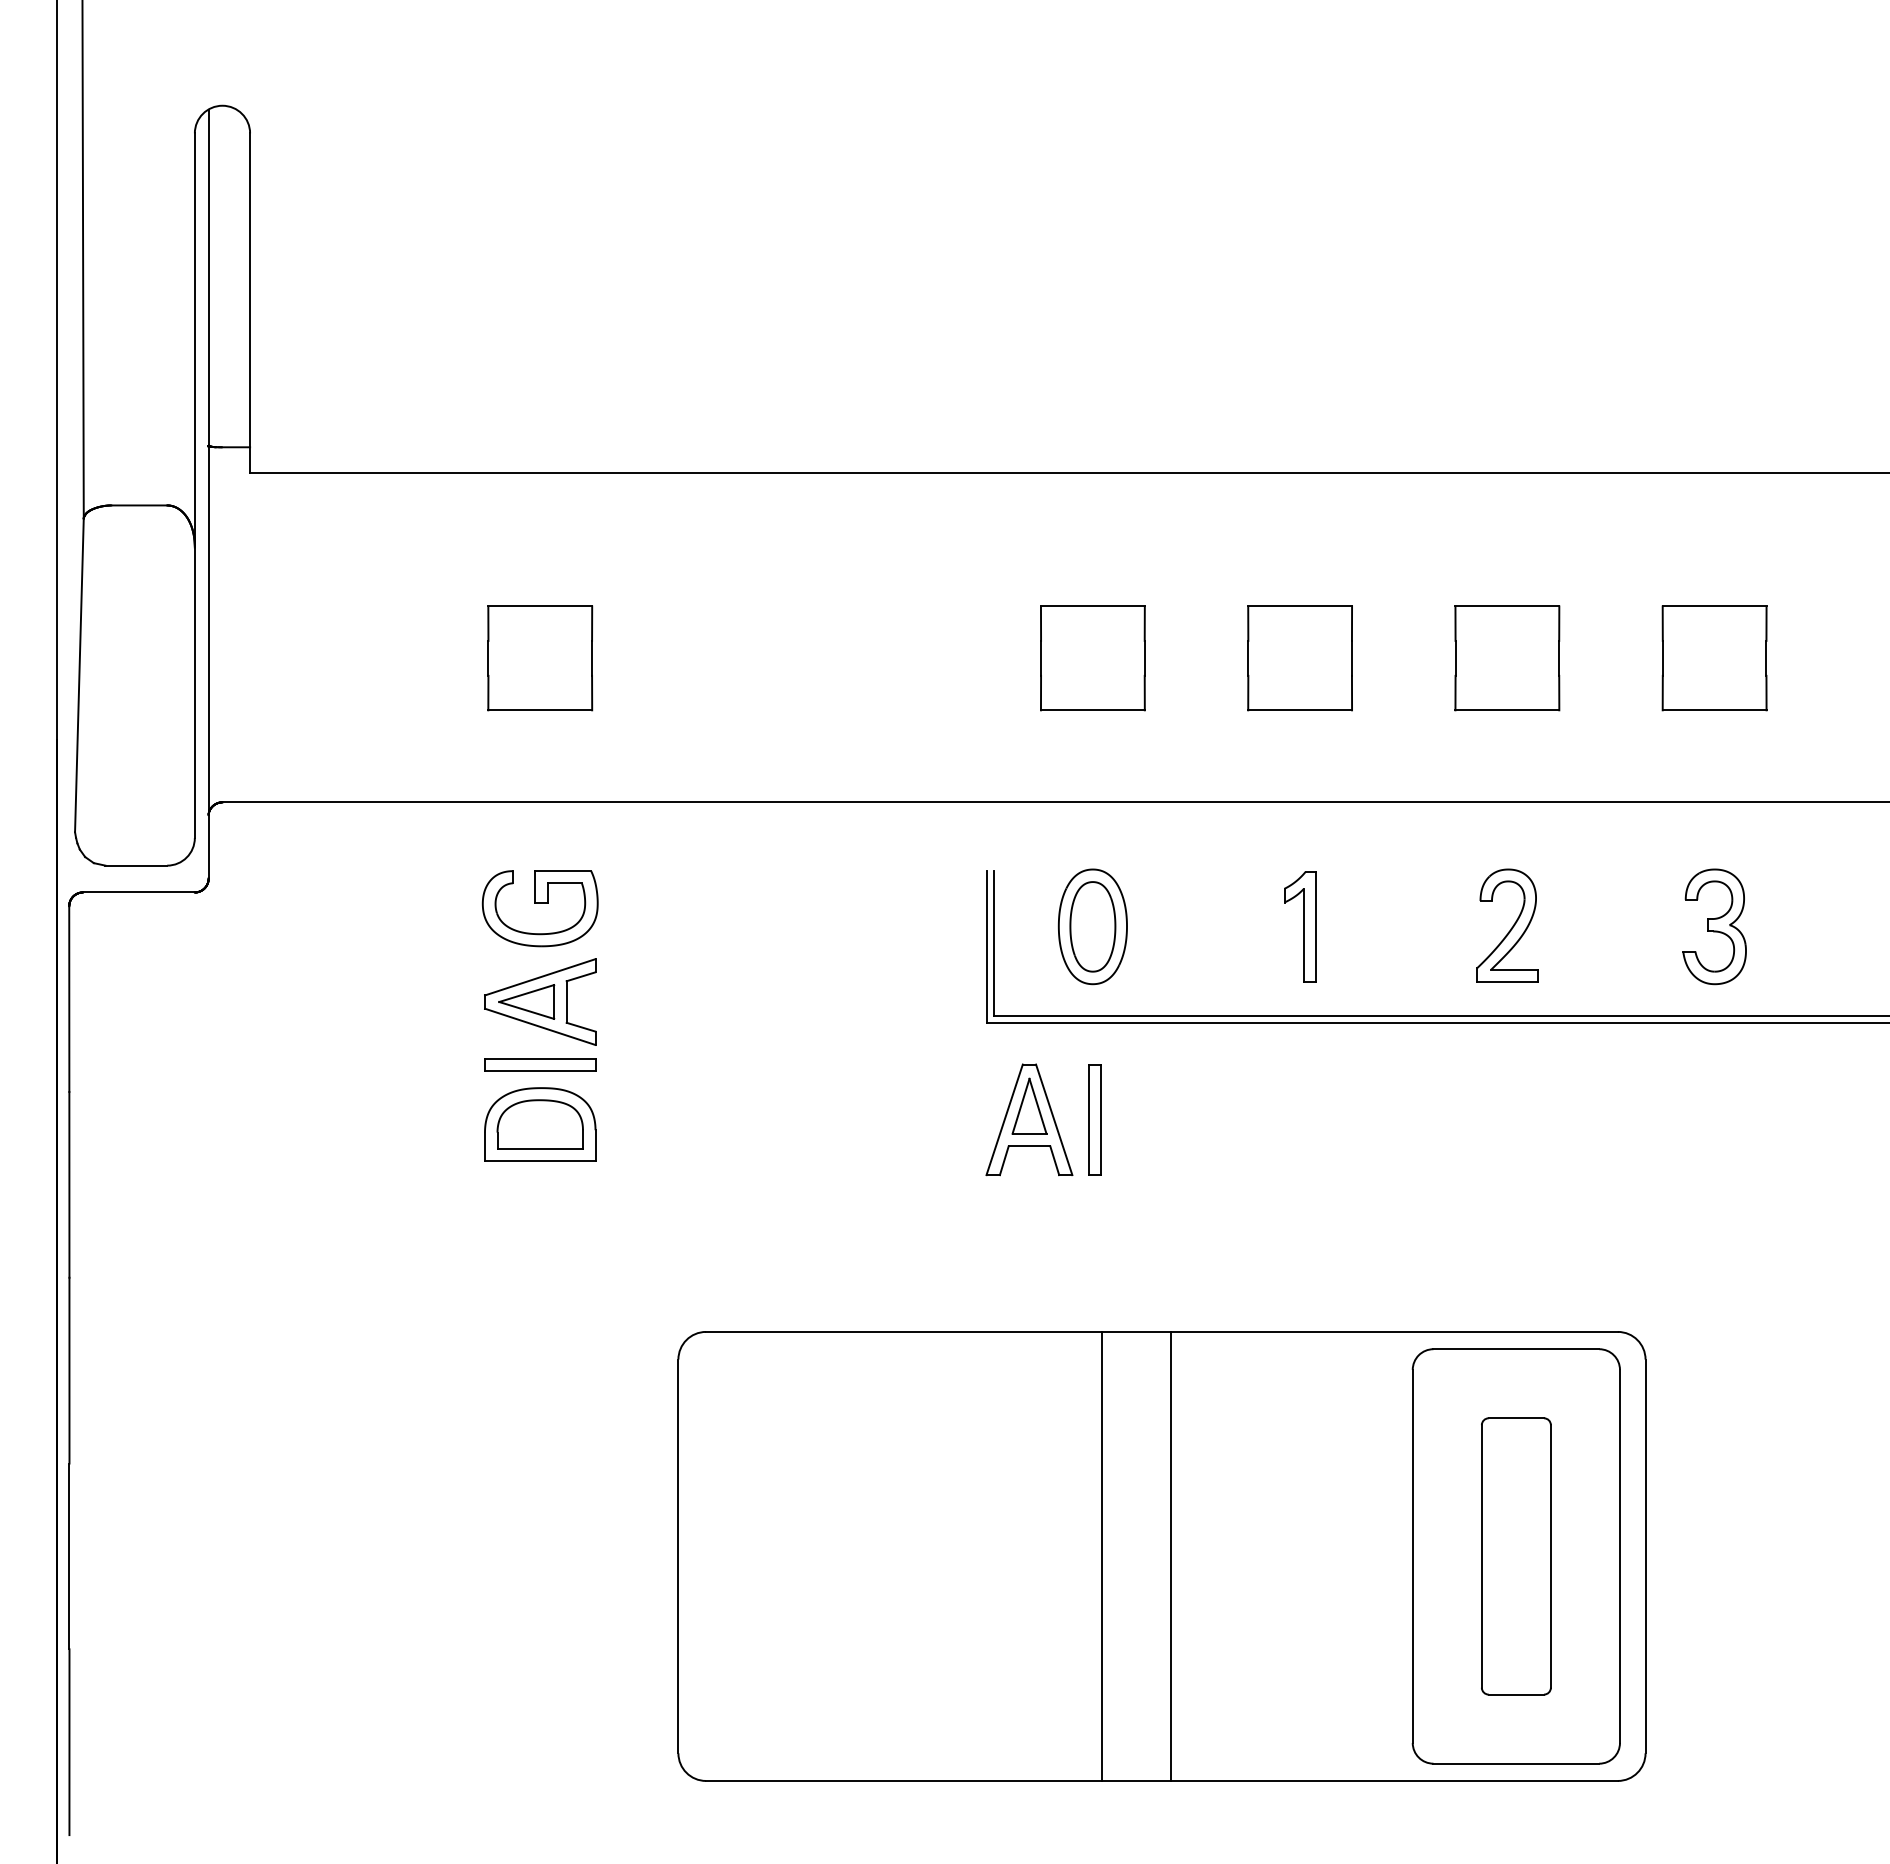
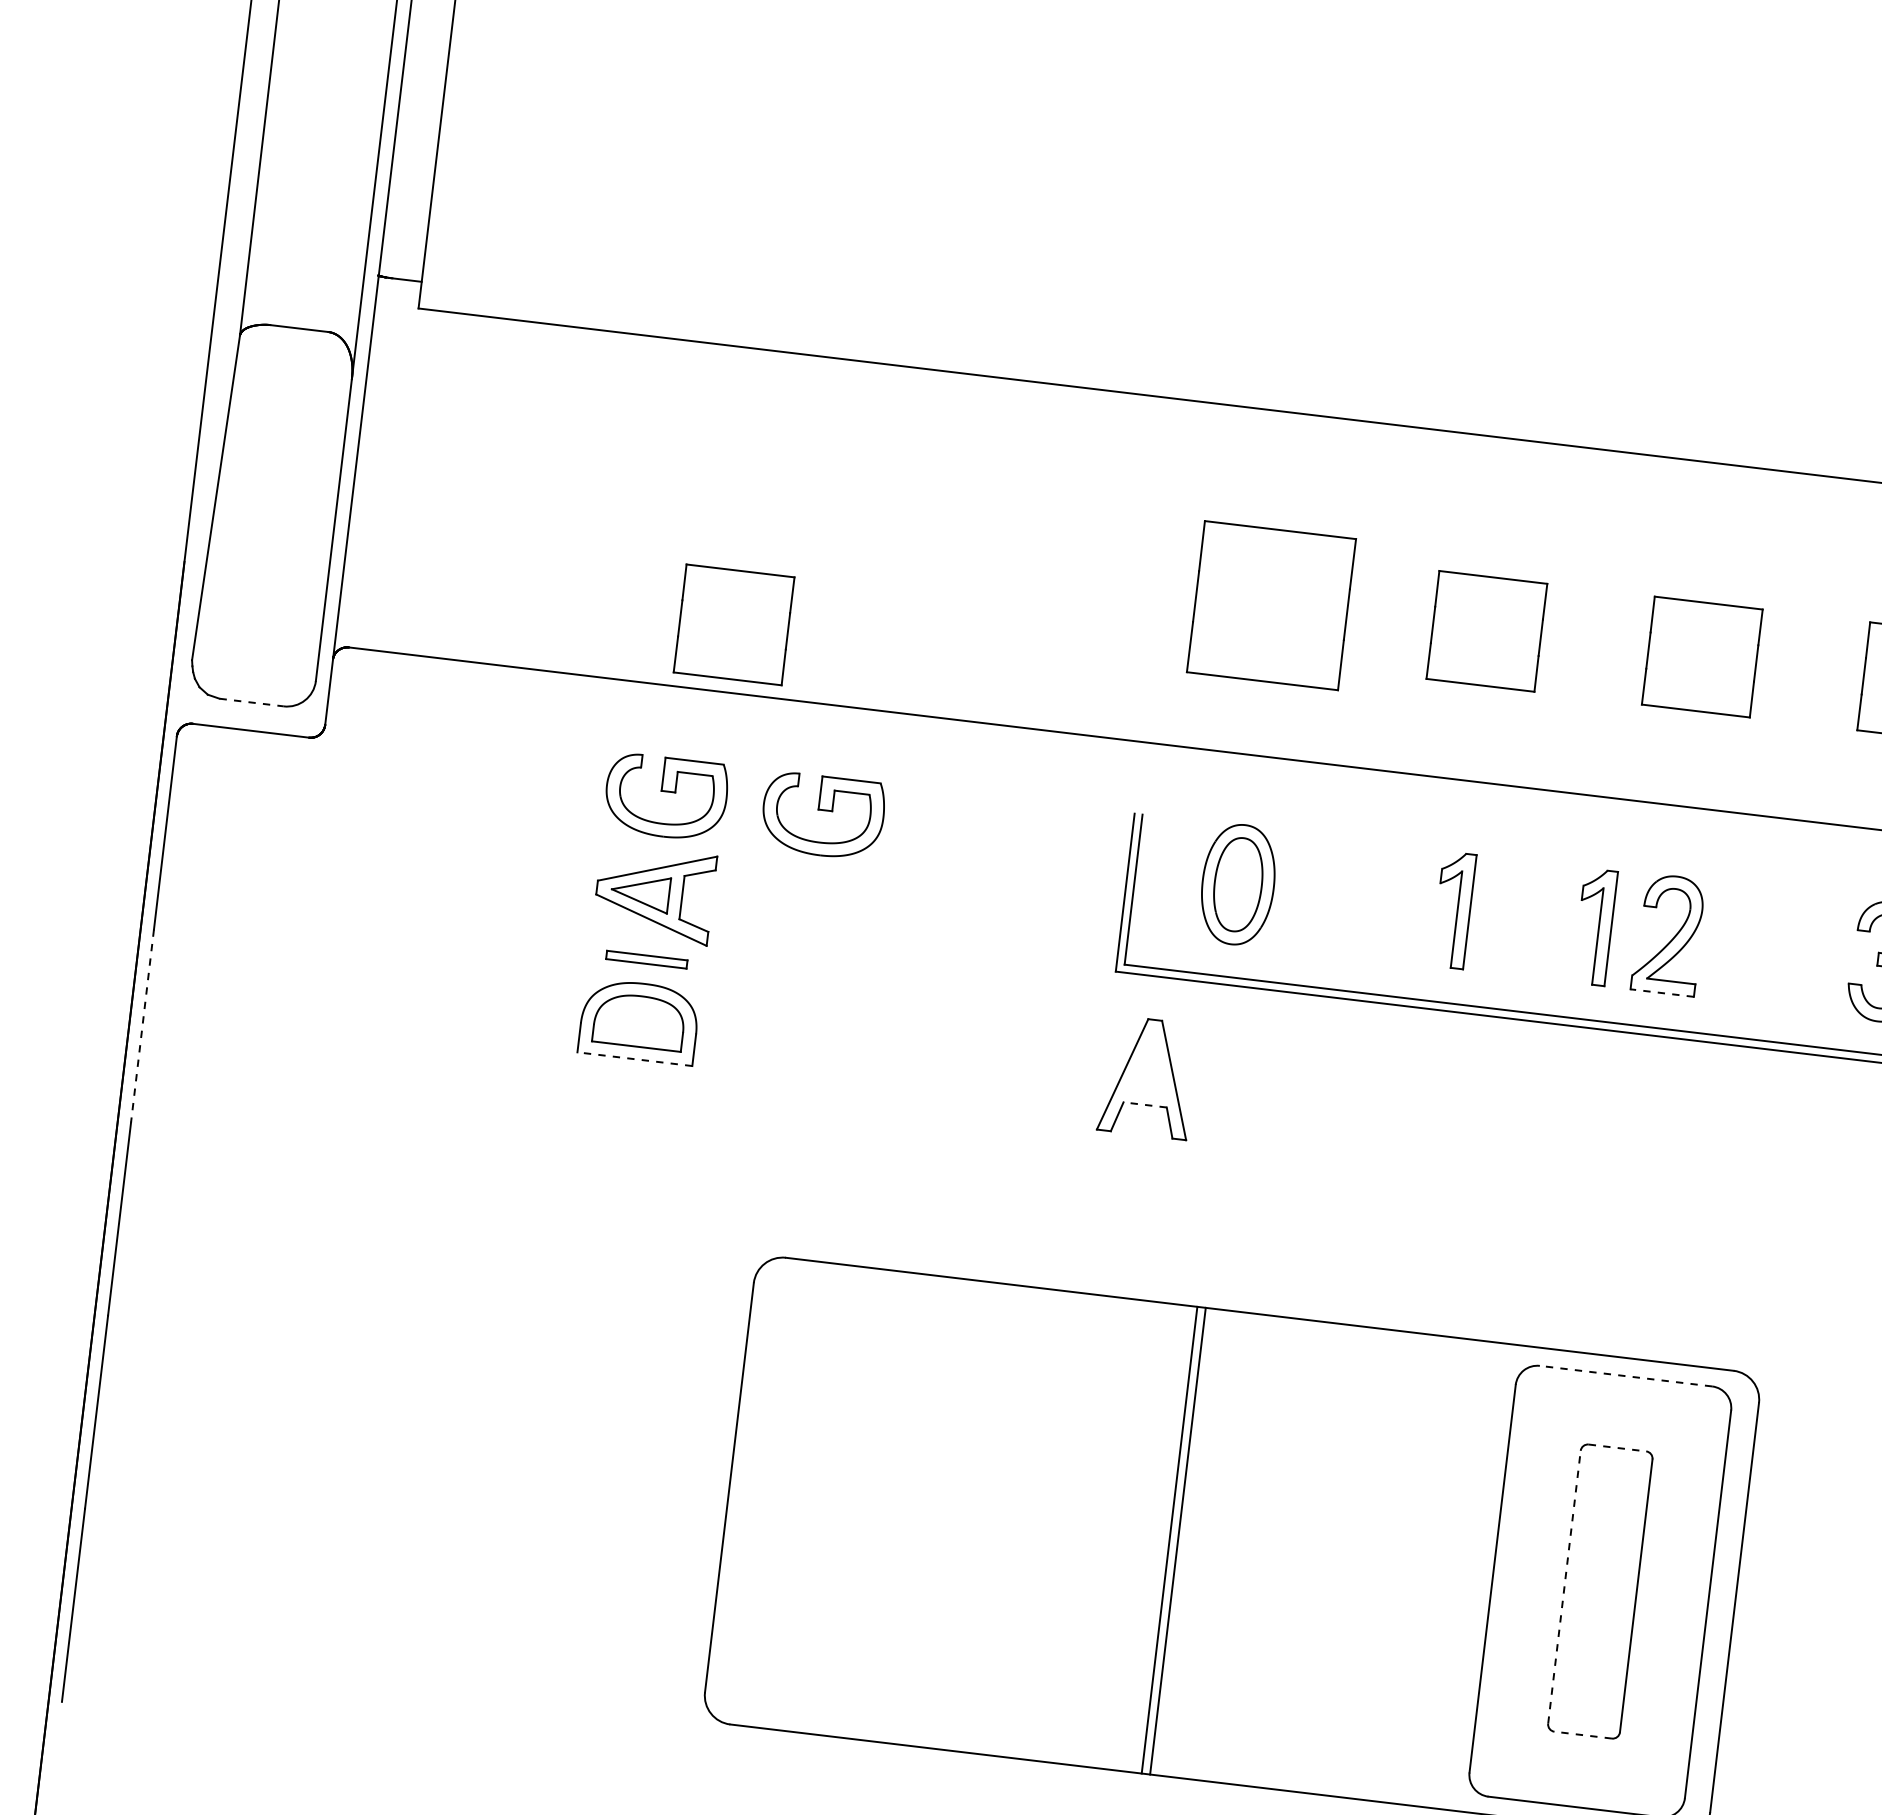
part: (540, 658) -> (734, 625), moved
part: (1092, 658) -> (1271, 605), size x1.4
line: (136, 865) -> (251, 702), solid -> dashed
part: (690, 908) -> (822, 815), added
part: (1436, 926) -> (1595, 926), added
line: (1506, 981) -> (1661, 992), solid -> dashed
part: (540, 1064) -> (647, 959), size x0.7
part: (1029, 1105) -> (1150, 1062), removed
part: (1094, 1119) -> (1216, 1085), removed
line: (1029, 1146) -> (1145, 1105), solid -> dashed
line: (539, 1160) -> (634, 1058), solid -> dashed
line: (69, 1184) -> (142, 1025), solid -> dashed
line: (1516, 1349) -> (1626, 1376), solid -> dashed
line: (1516, 1418) -> (1617, 1448), solid -> dashed
line: (1170, 1555) -> (1177, 1540), moved
line: (1481, 1555) -> (1564, 1586), solid -> dashed
line: (1516, 1694) -> (1583, 1735), solid -> dashed

